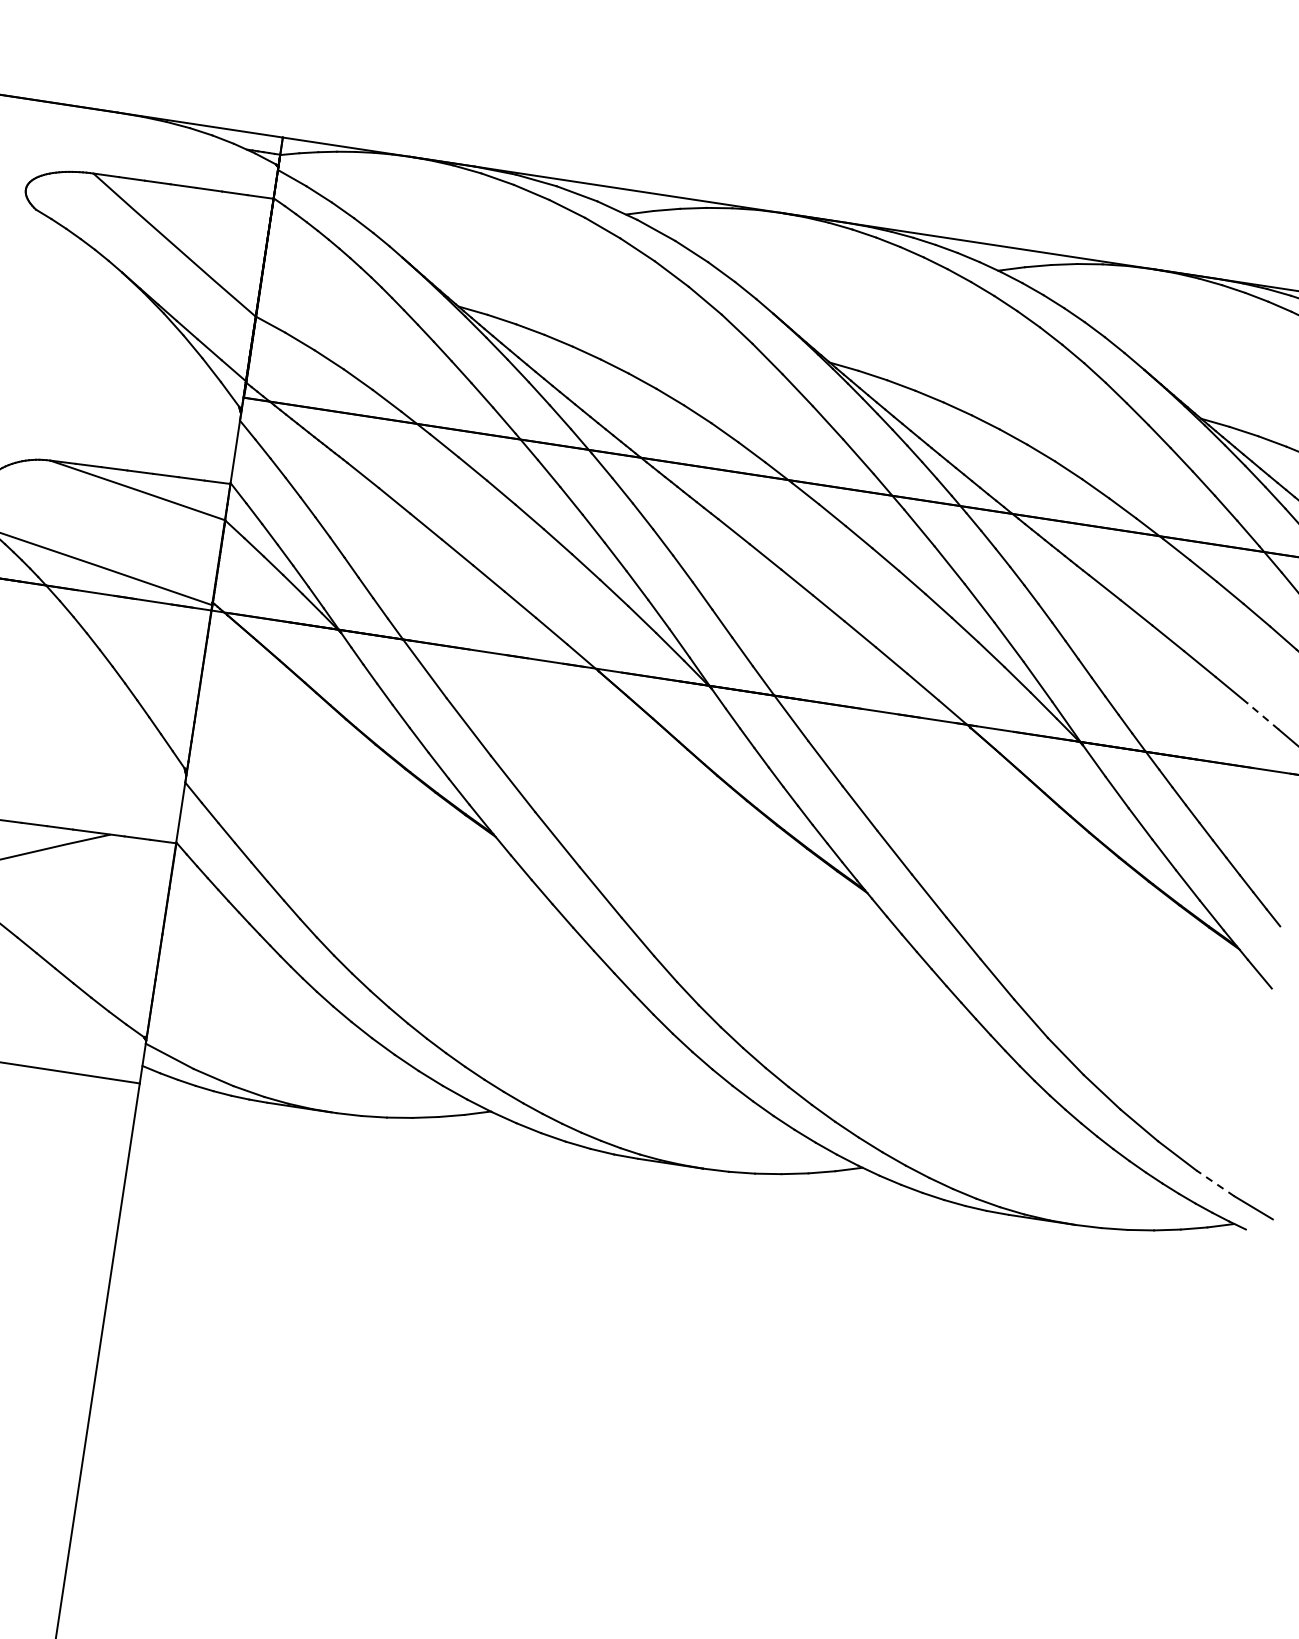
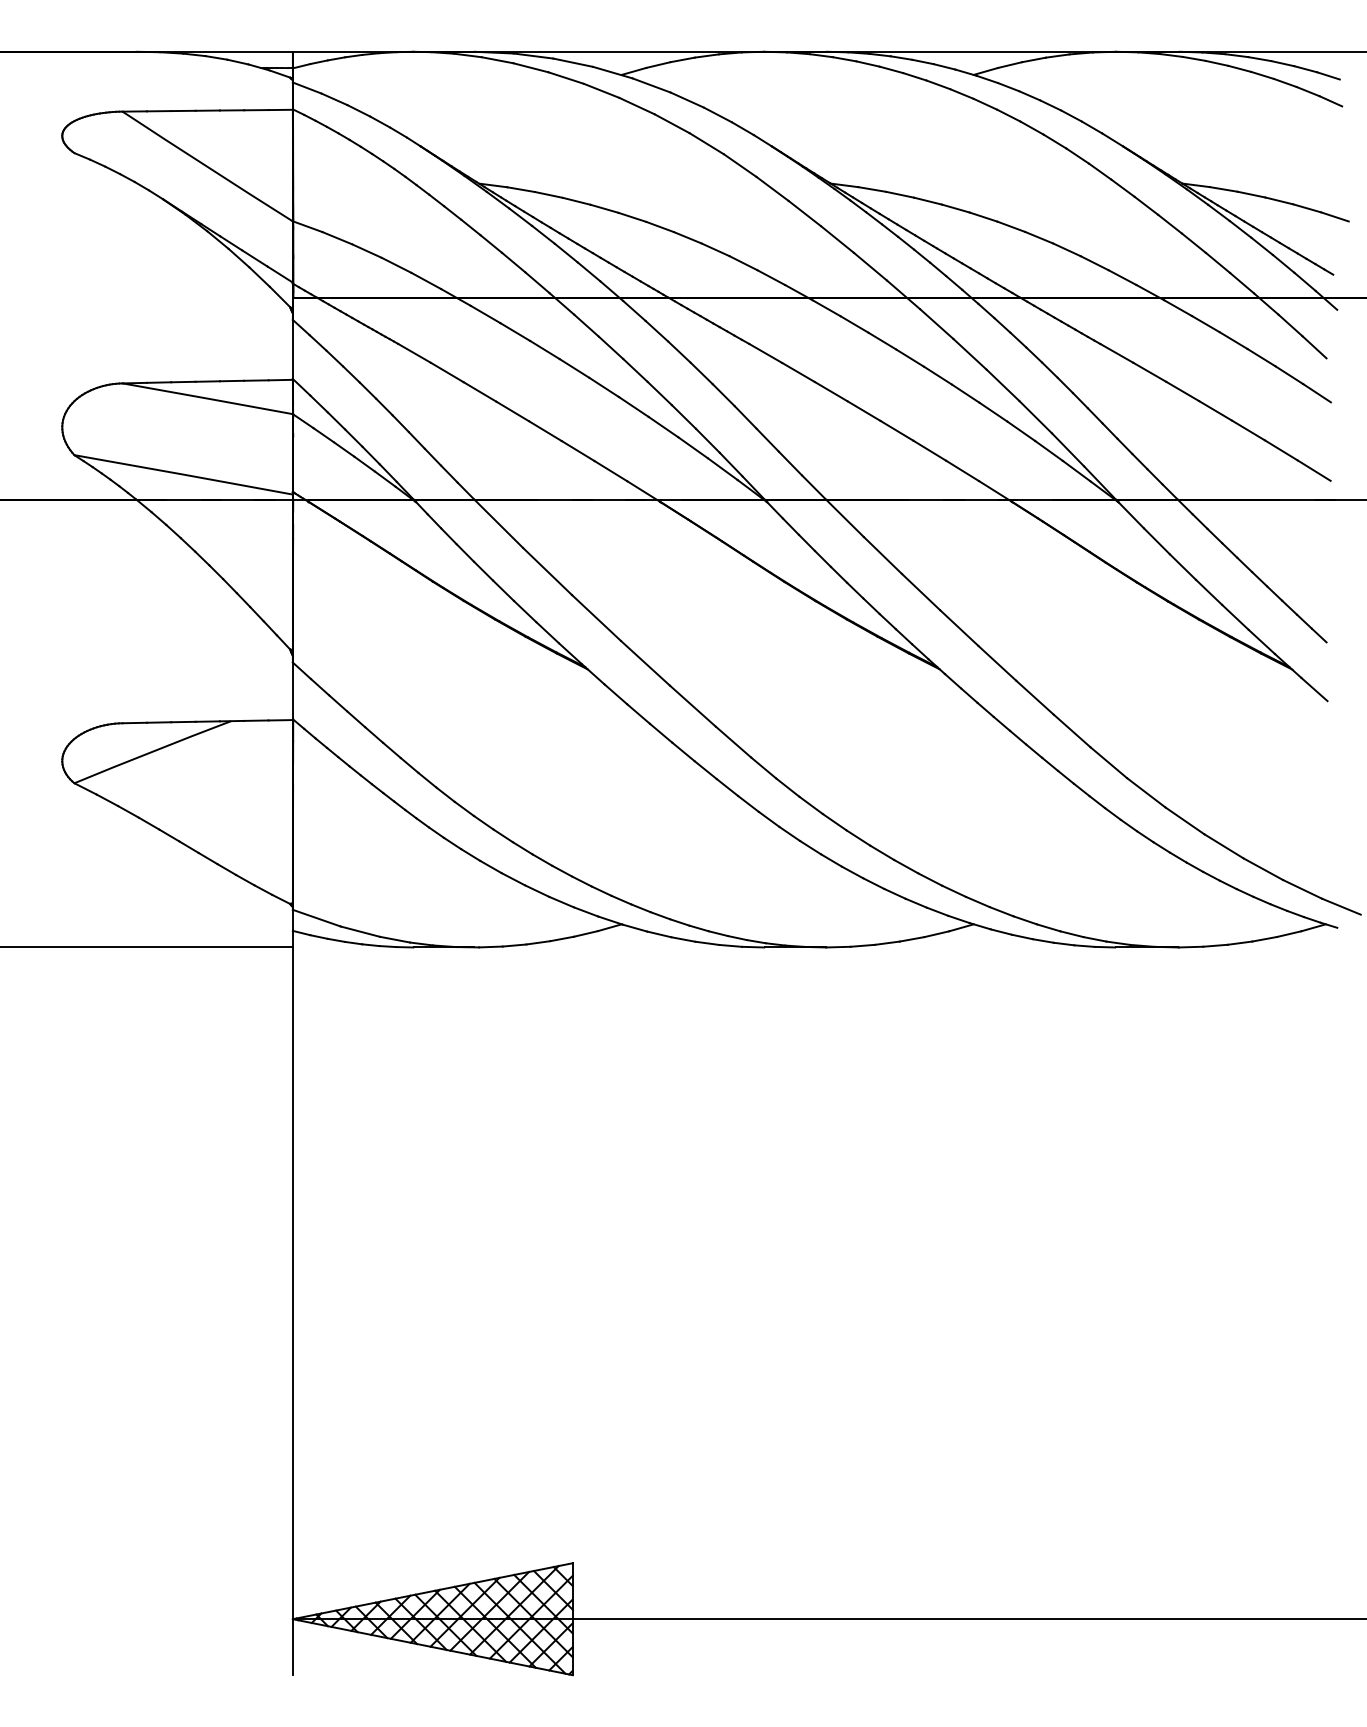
line: (1262, 716) -> (1280, 450), dashed -> solid
line: (1215, 1183) -> (1302, 889), dashed -> solid

